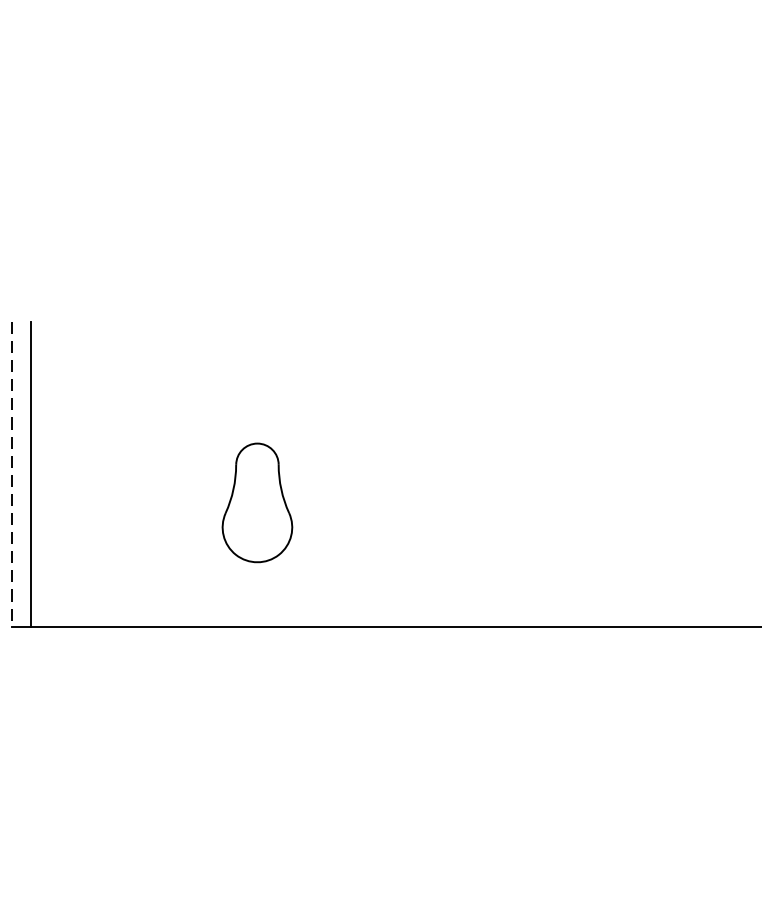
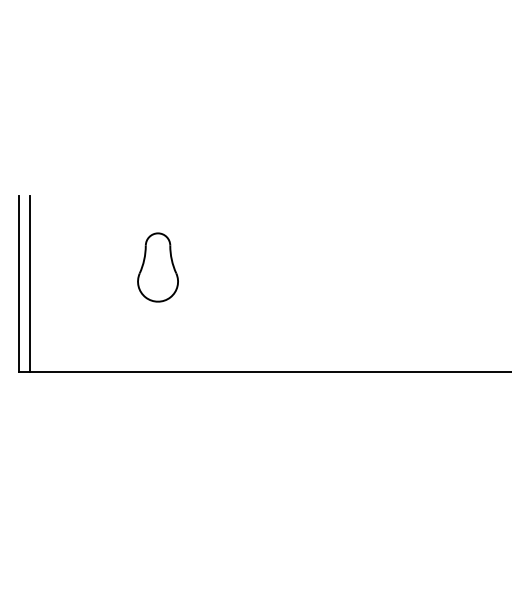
line: (13, 475) -> (19, 284), dashed -> solid
part: (256, 502) -> (157, 267), moved

